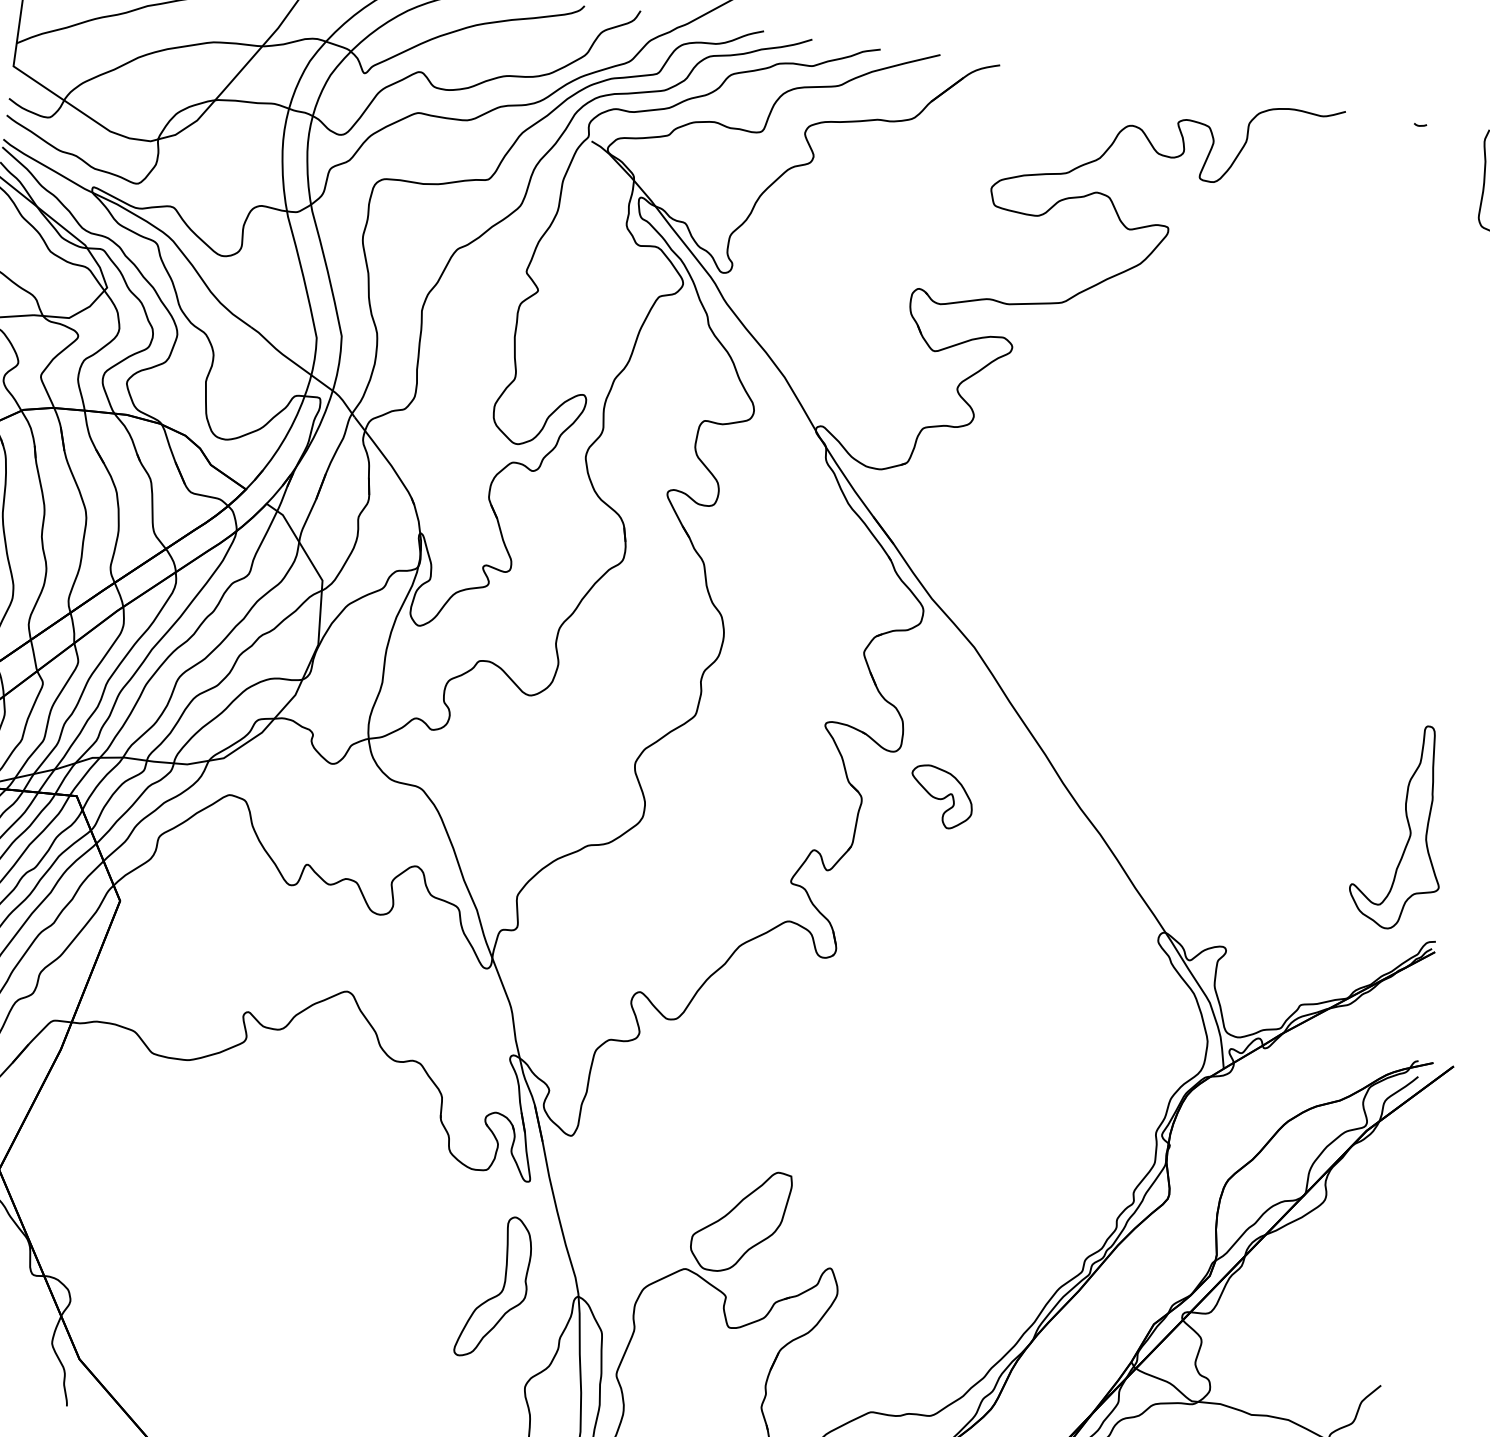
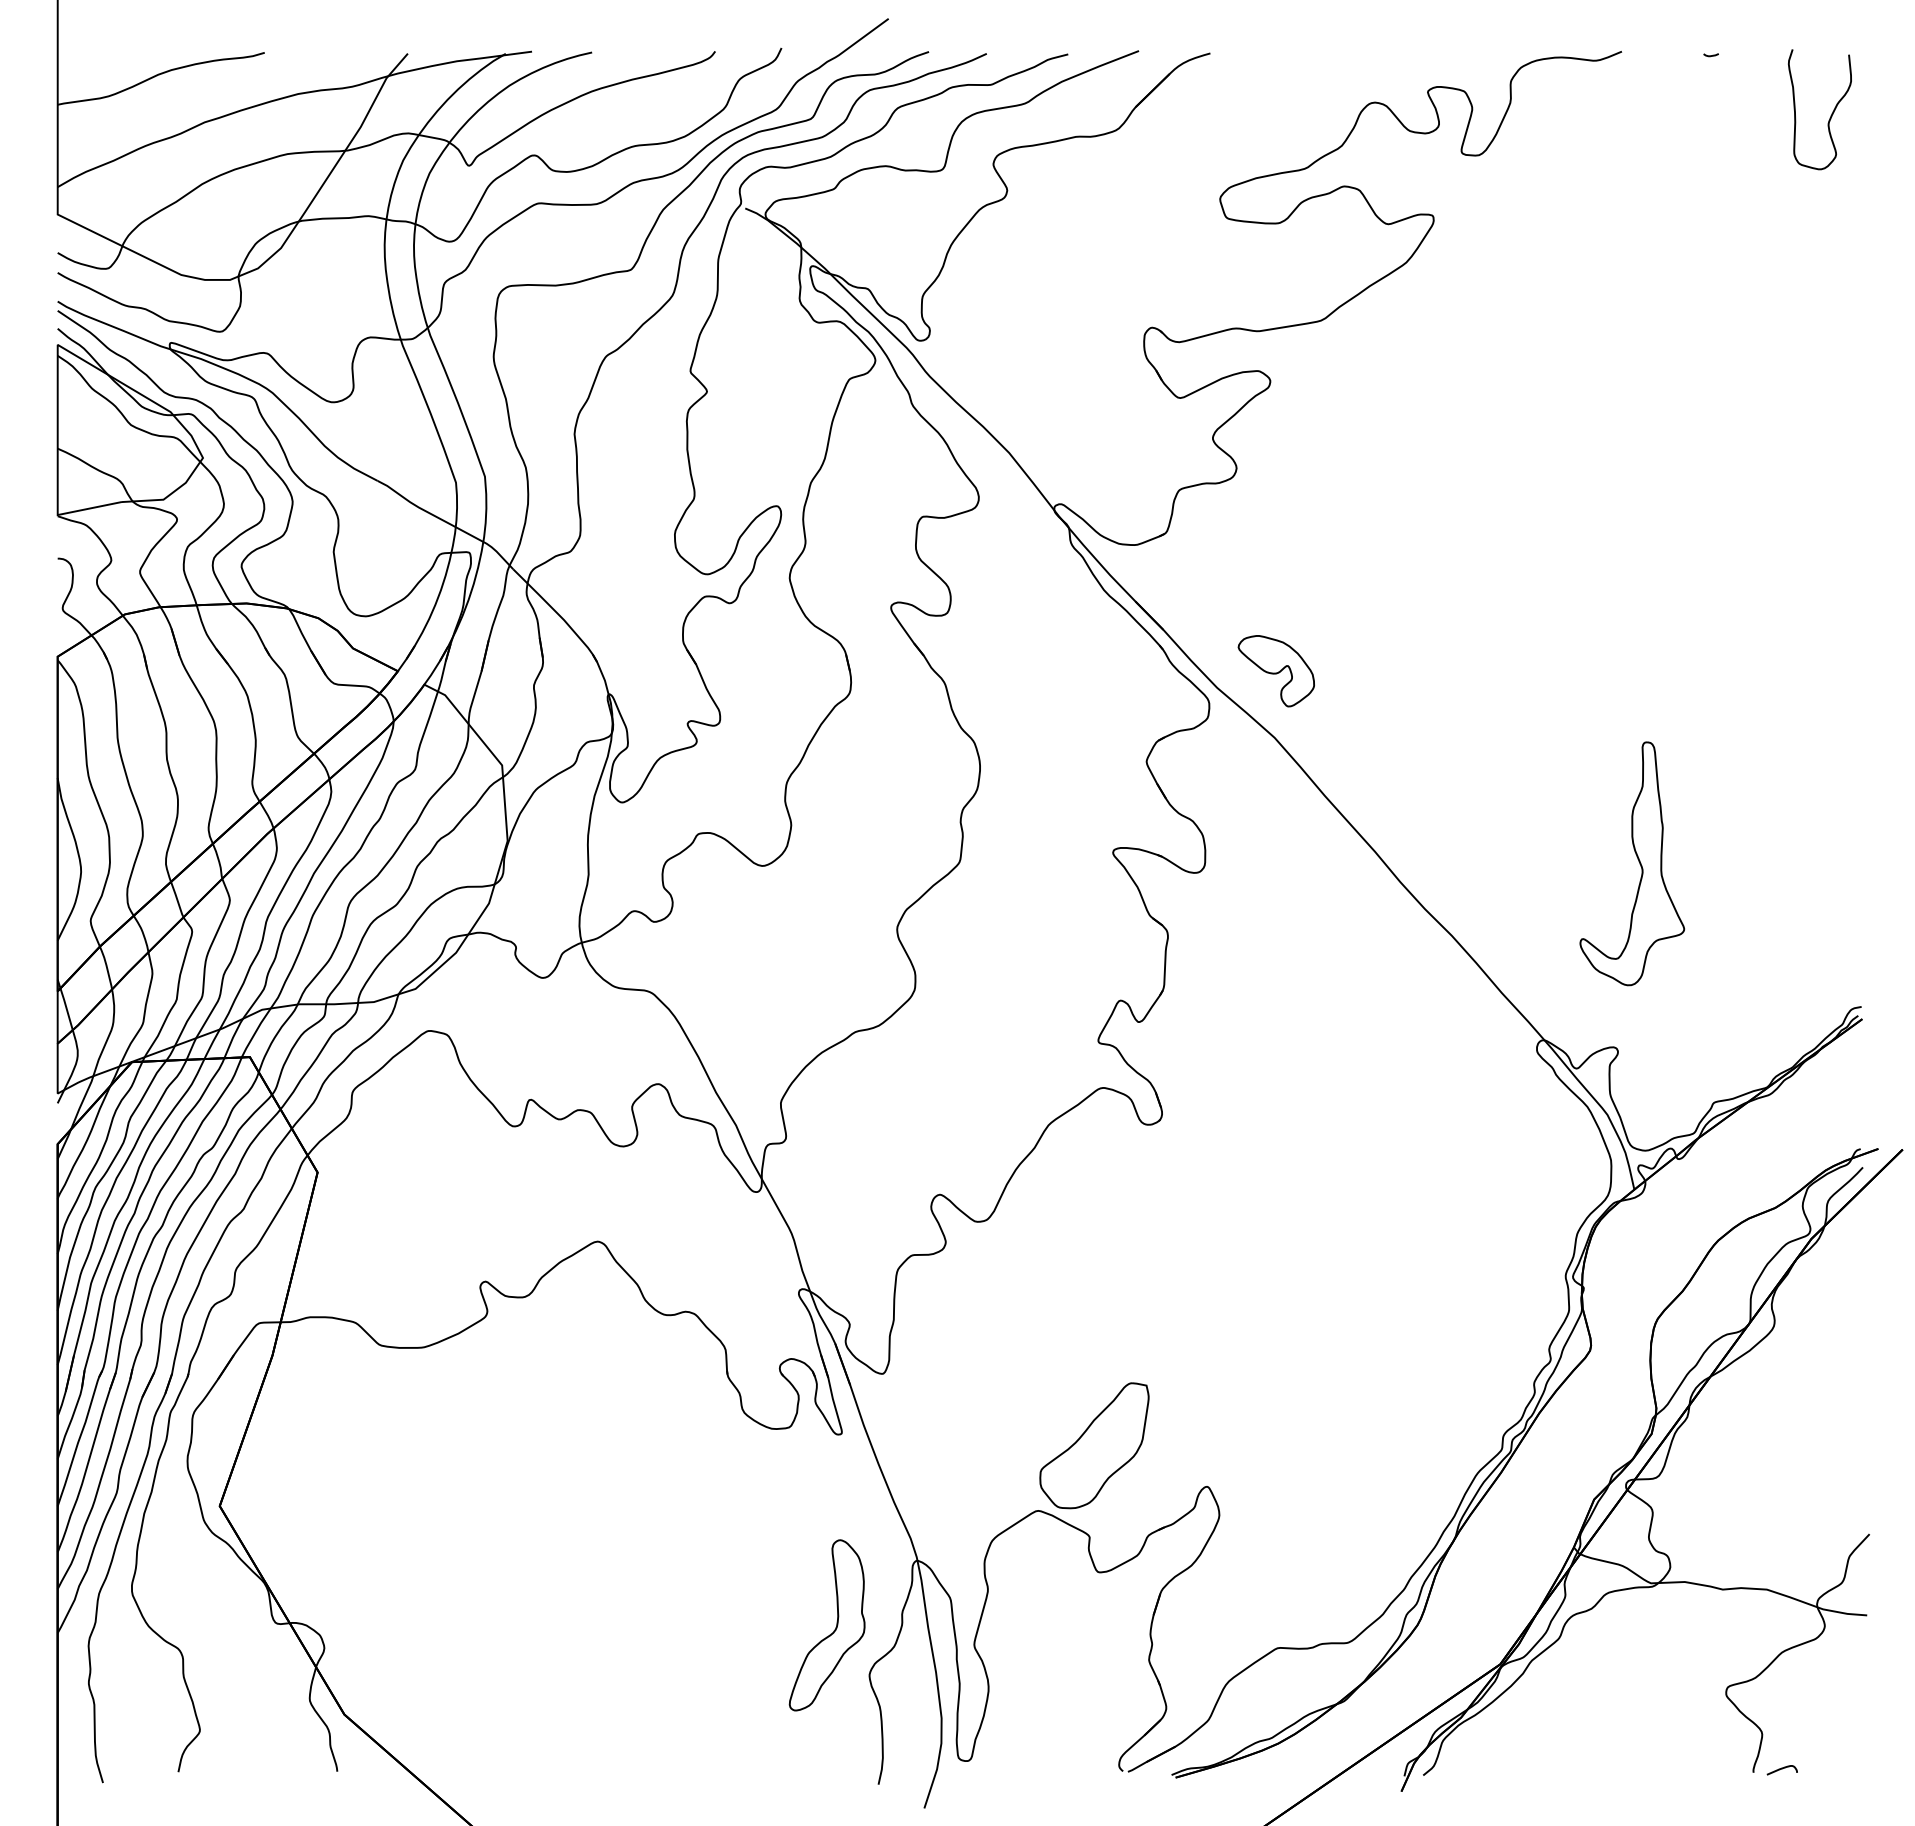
part: (940, 797) -> (1275, 671), moved
part: (1408, 825) -> (1638, 861), moved
part: (499, 1292) -> (833, 1630), moved

